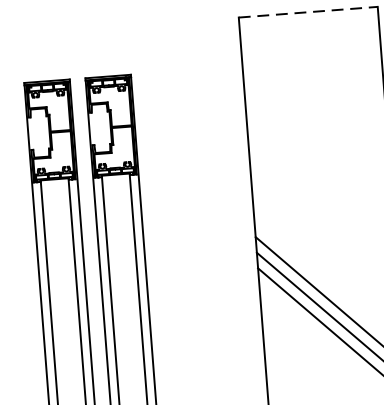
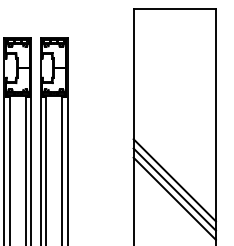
line: (309, 12) -> (175, 9), dashed -> solid

